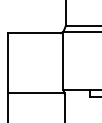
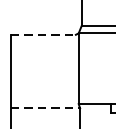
line: (34, 33) -> (43, 35), solid -> dashed
line: (36, 93) -> (45, 108), solid -> dashed

